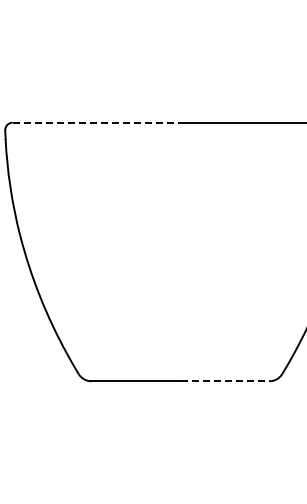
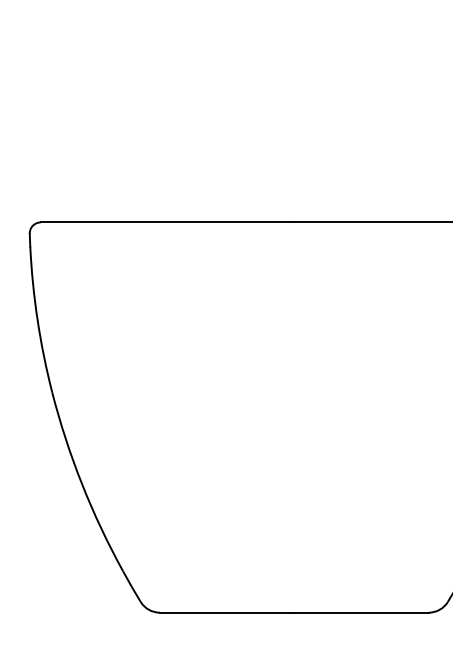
line: (96, 122) -> (167, 222), dashed -> solid
line: (225, 381) -> (362, 613), dashed -> solid

